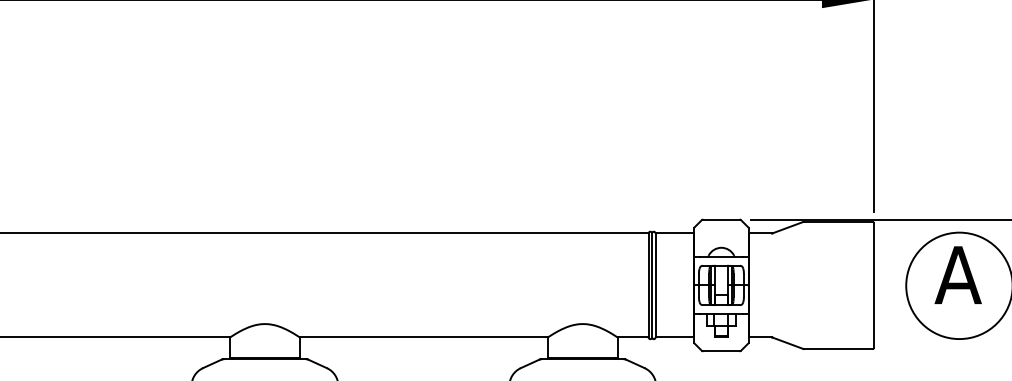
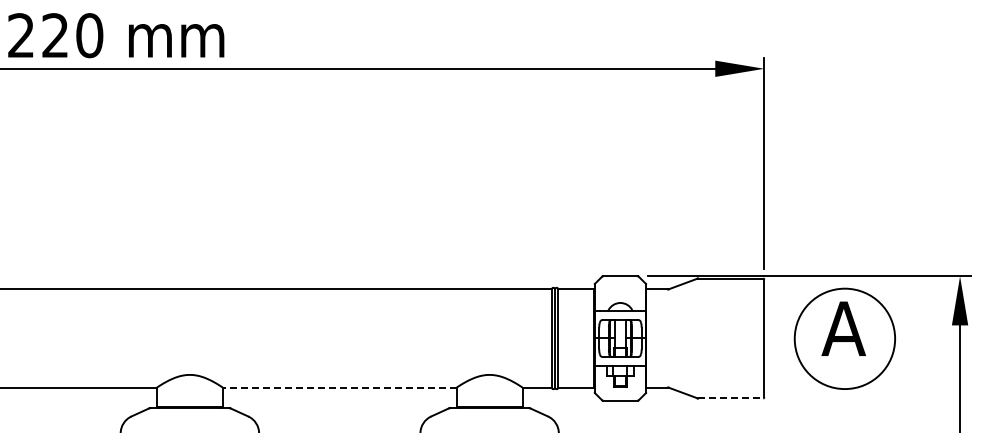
line: (423, 337) -> (339, 387), solid -> dashed
line: (838, 349) -> (730, 398), solid -> dashed

